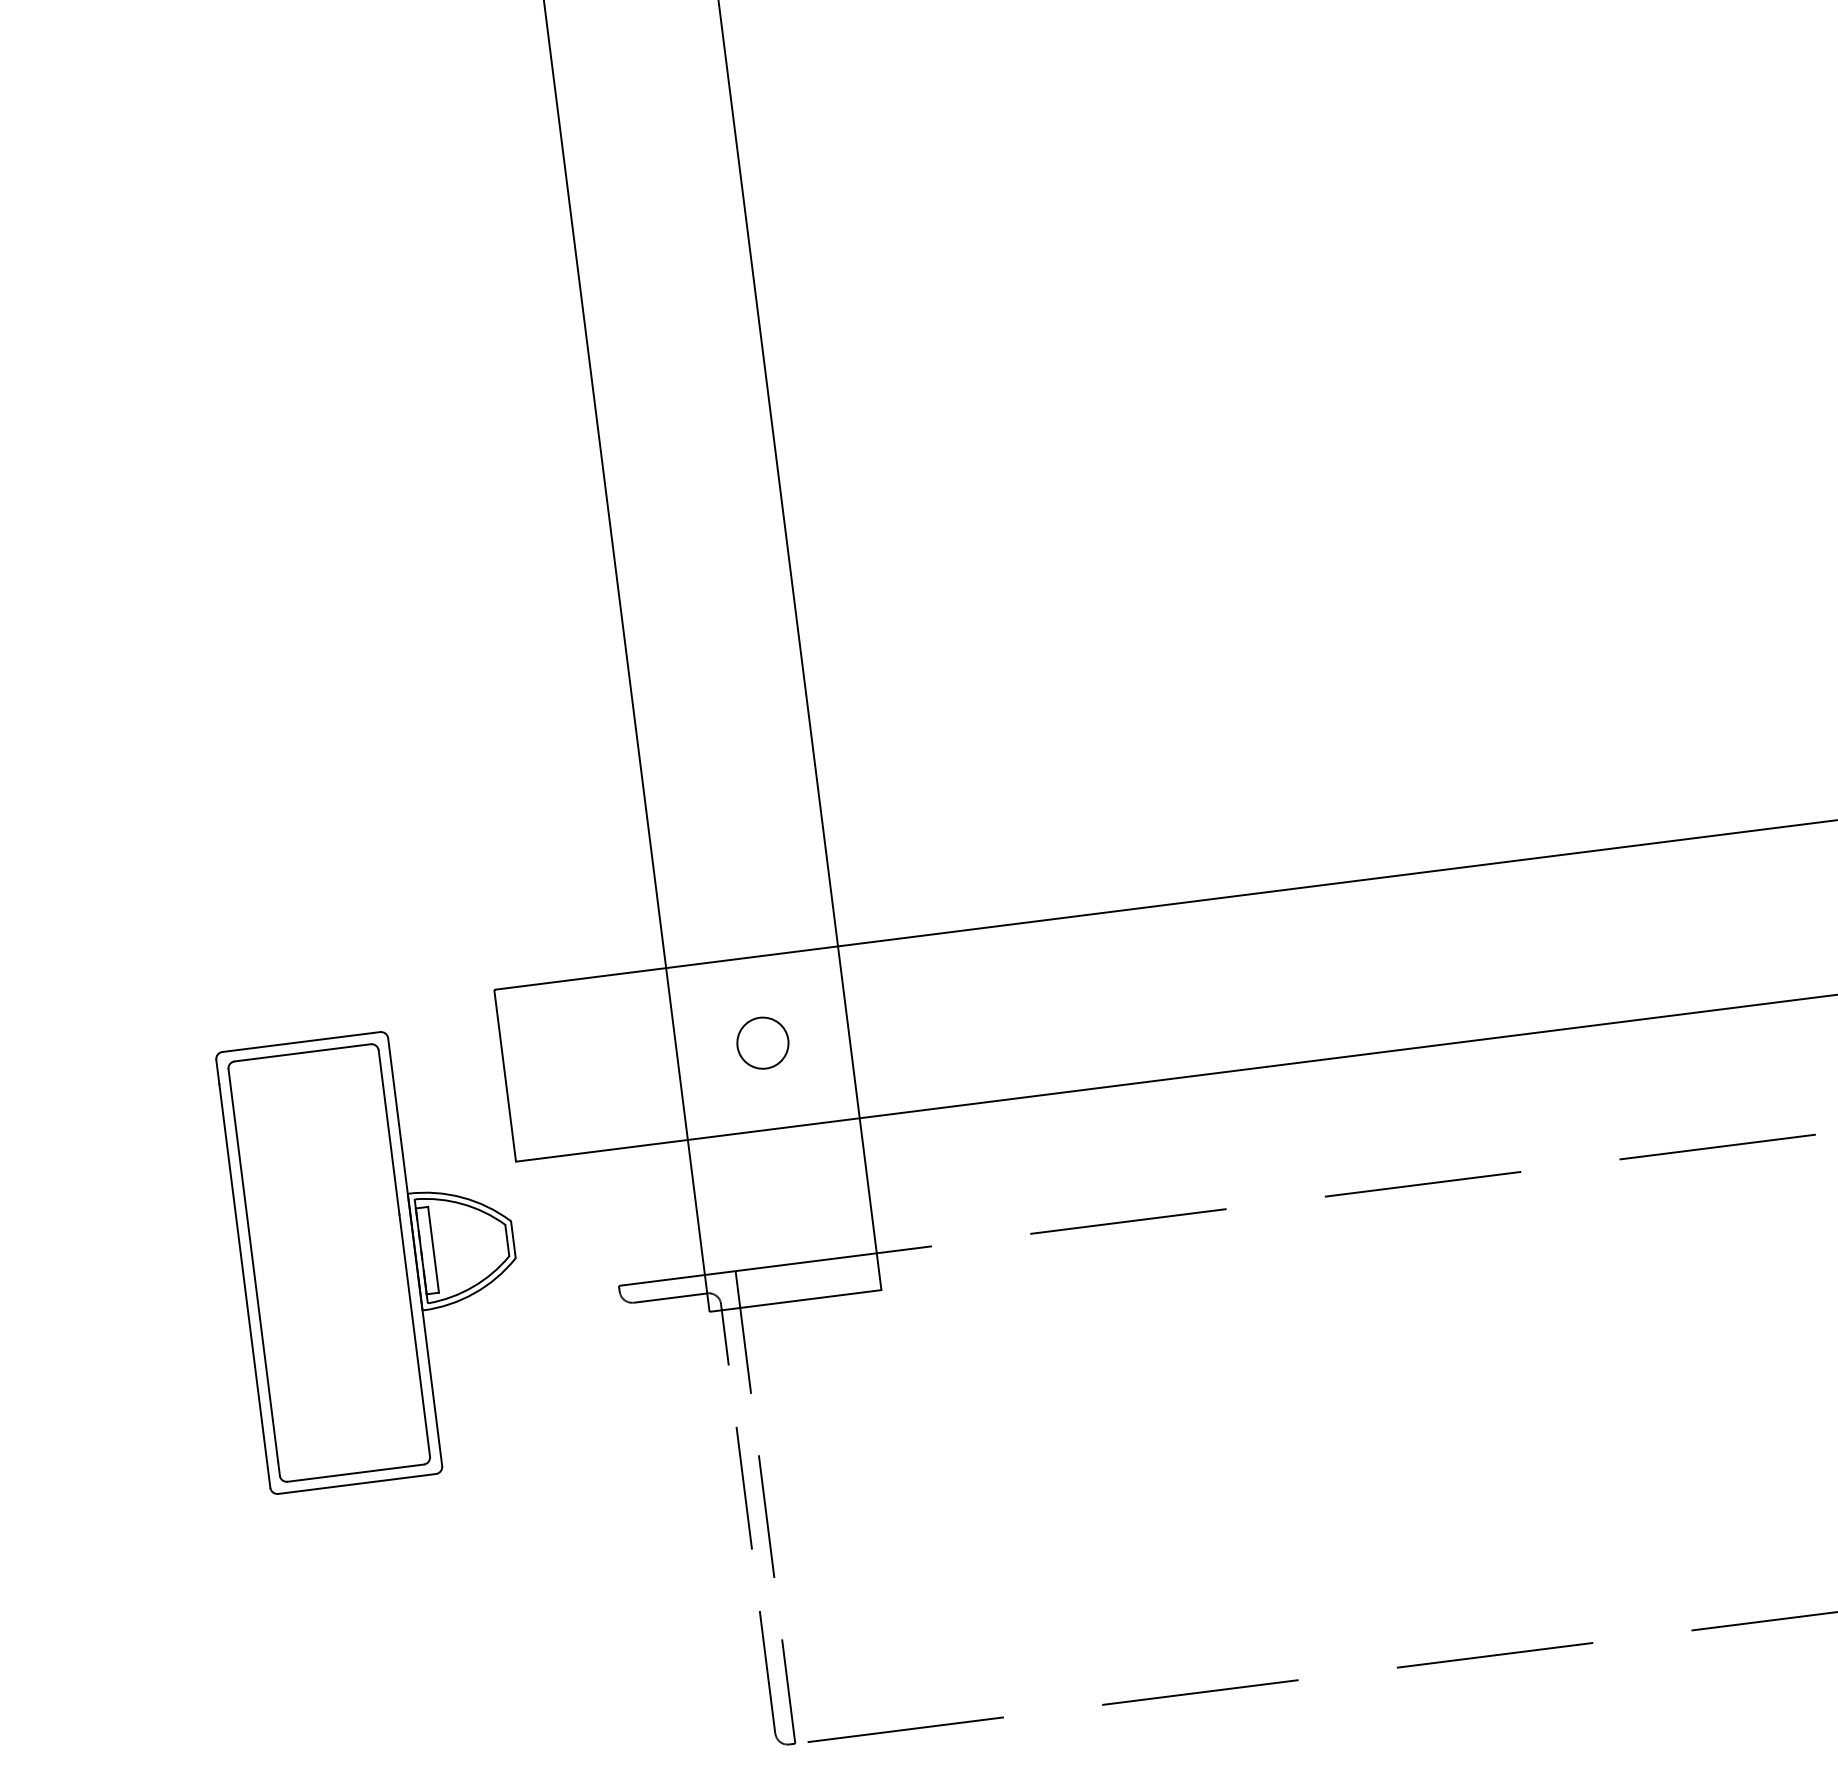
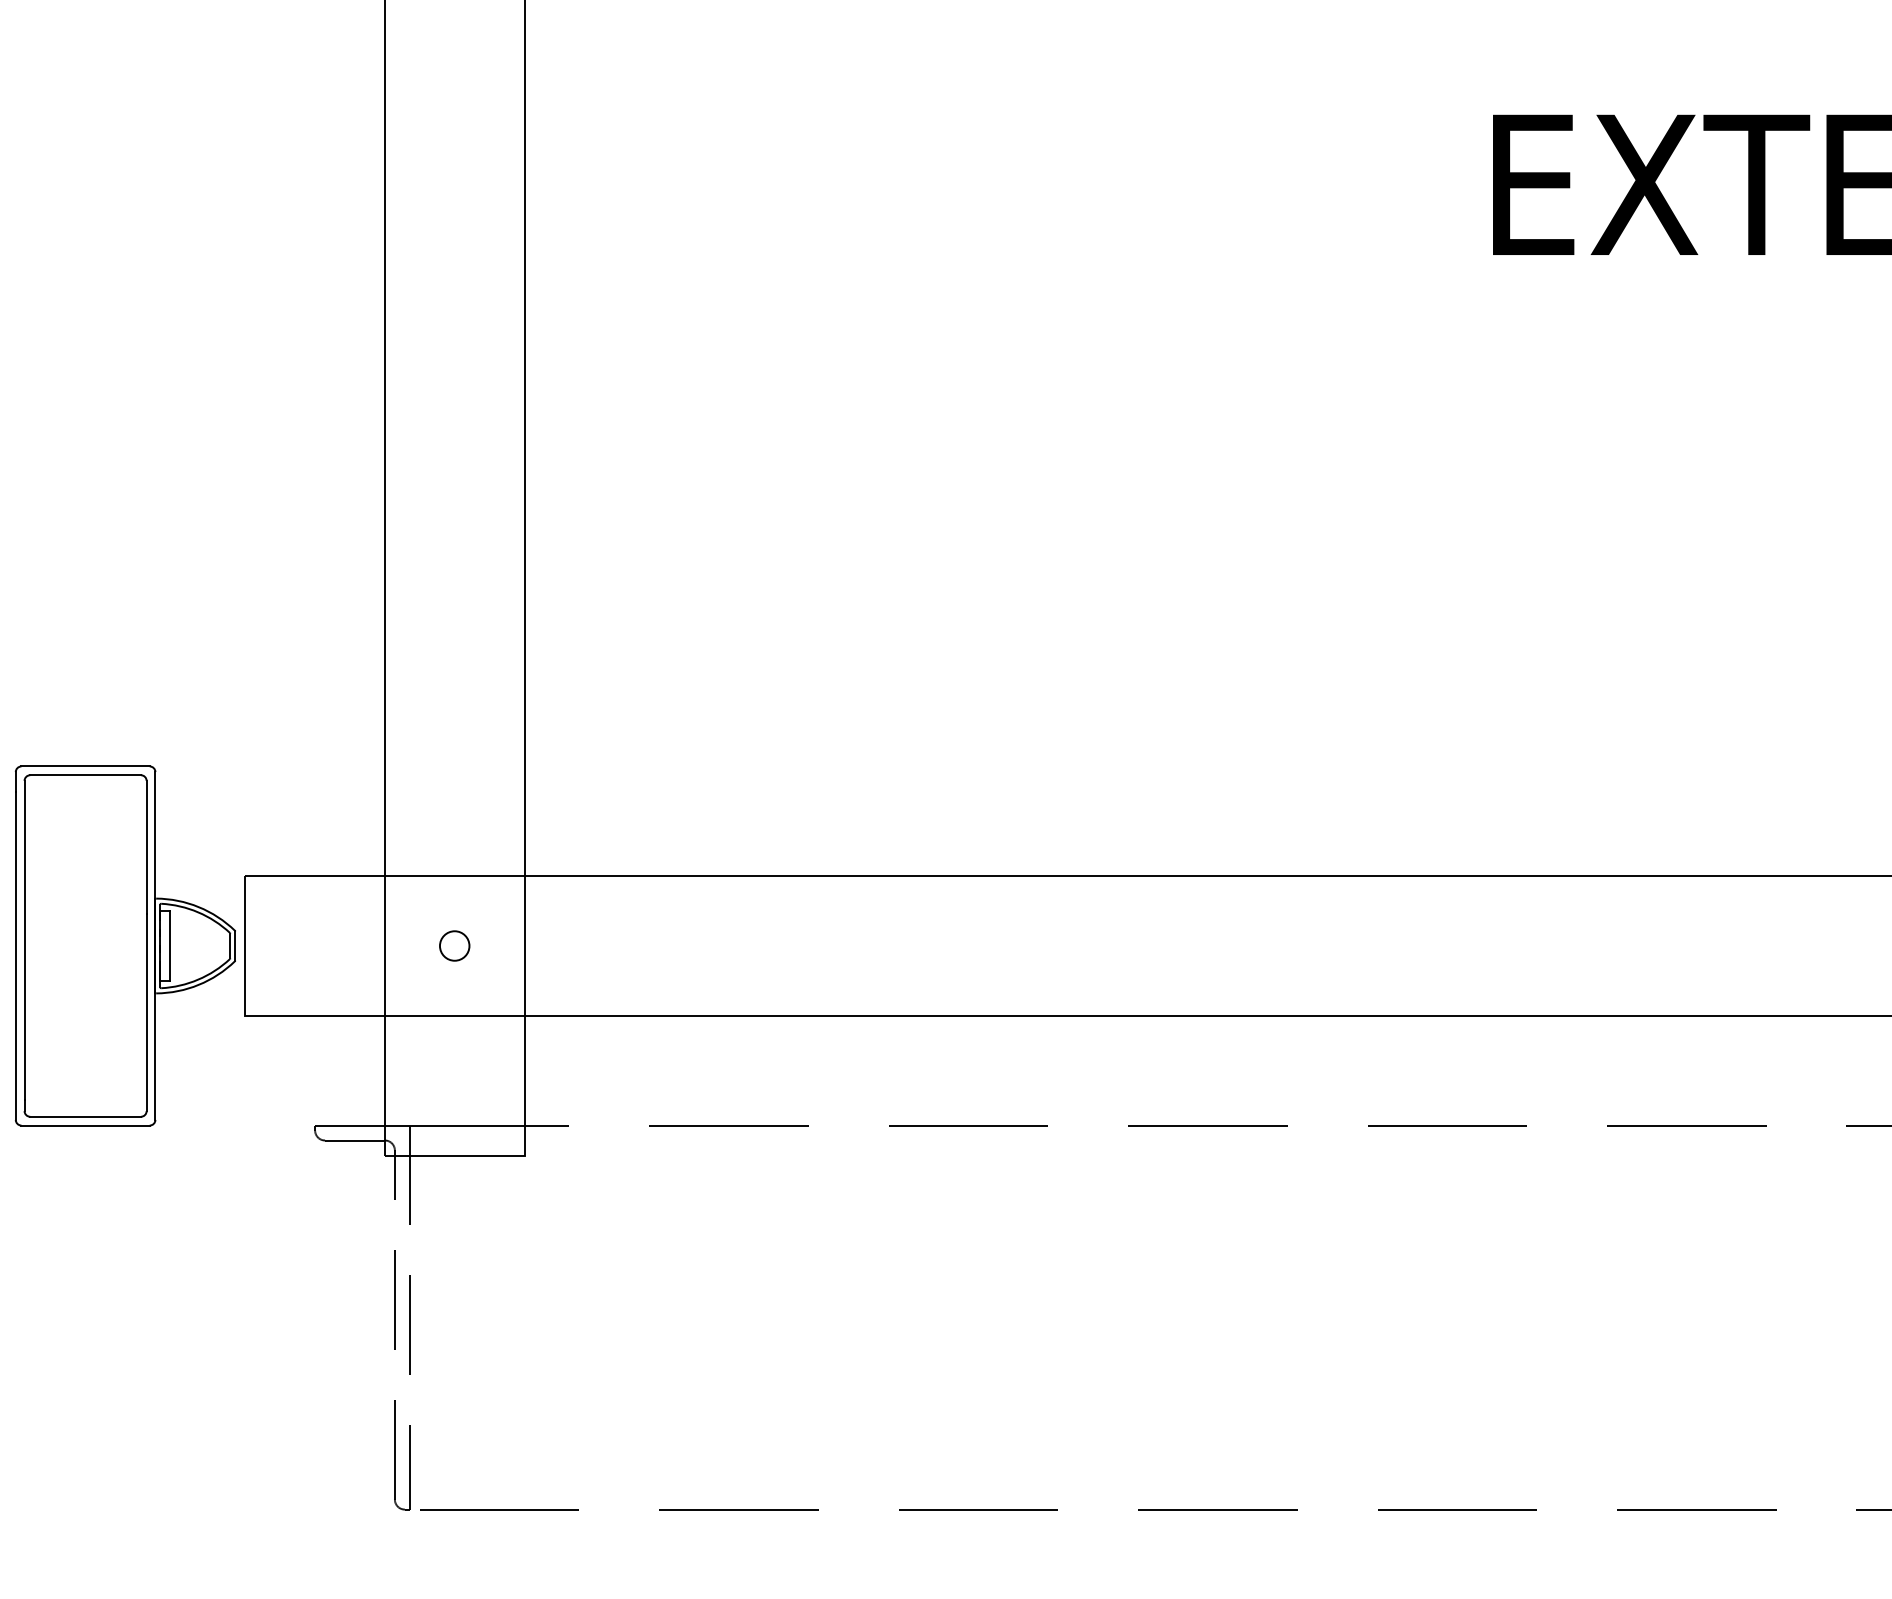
circle: (762, 1042) -> (454, 945), size x0.71
part: (377, 1256) -> (124, 945), moved

